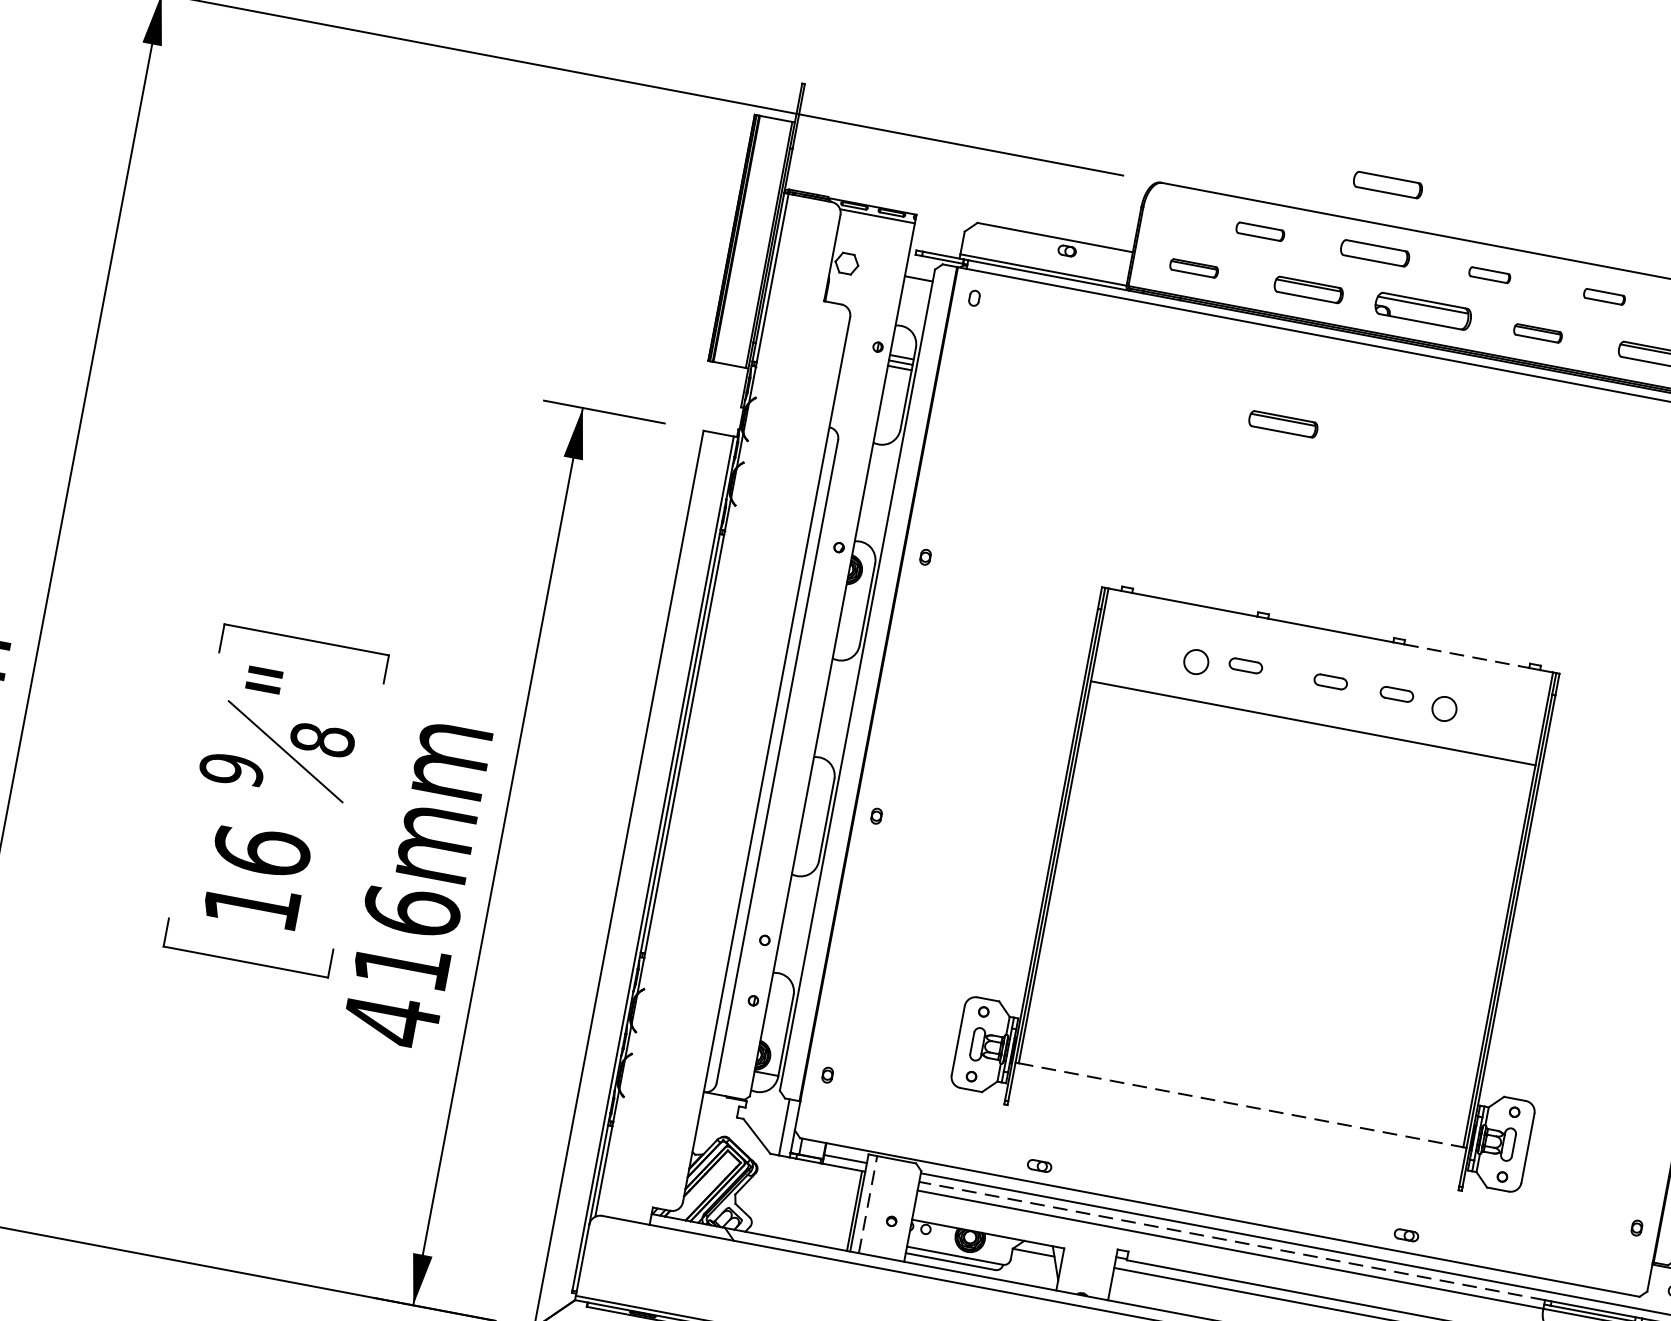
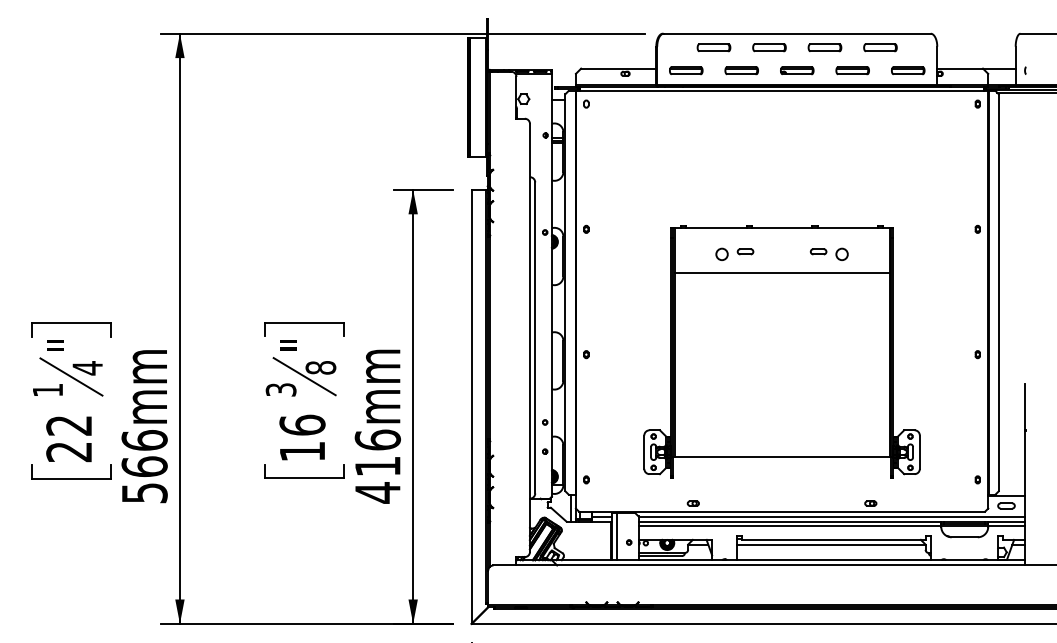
part: (1388, 184) -> (769, 14), removed
part: (1259, 230) -> (713, 47), size x1.43
part: (1194, 267) -> (686, 70), size x1.43
part: (1488, 274) -> (824, 47), size x1.67
part: (1604, 296) -> (880, 47), size x1.67
part: (1424, 311) -> (797, 70), size x0.71
part: (1537, 332) -> (852, 70), size x1.43
part: (1282, 423) -> (741, 135), removed
line: (1468, 655) -> (848, 227), dashed -> solid
part: (1330, 681) -> (786, 251), removed
text: (230, 768) -> (280, 389), 9 -> 3
line: (1241, 1105) -> (782, 457), dashed -> solid
line: (867, 1204) -> (616, 536), dashed -> solid
line: (1231, 1240) -> (789, 521), dashed -> solid

